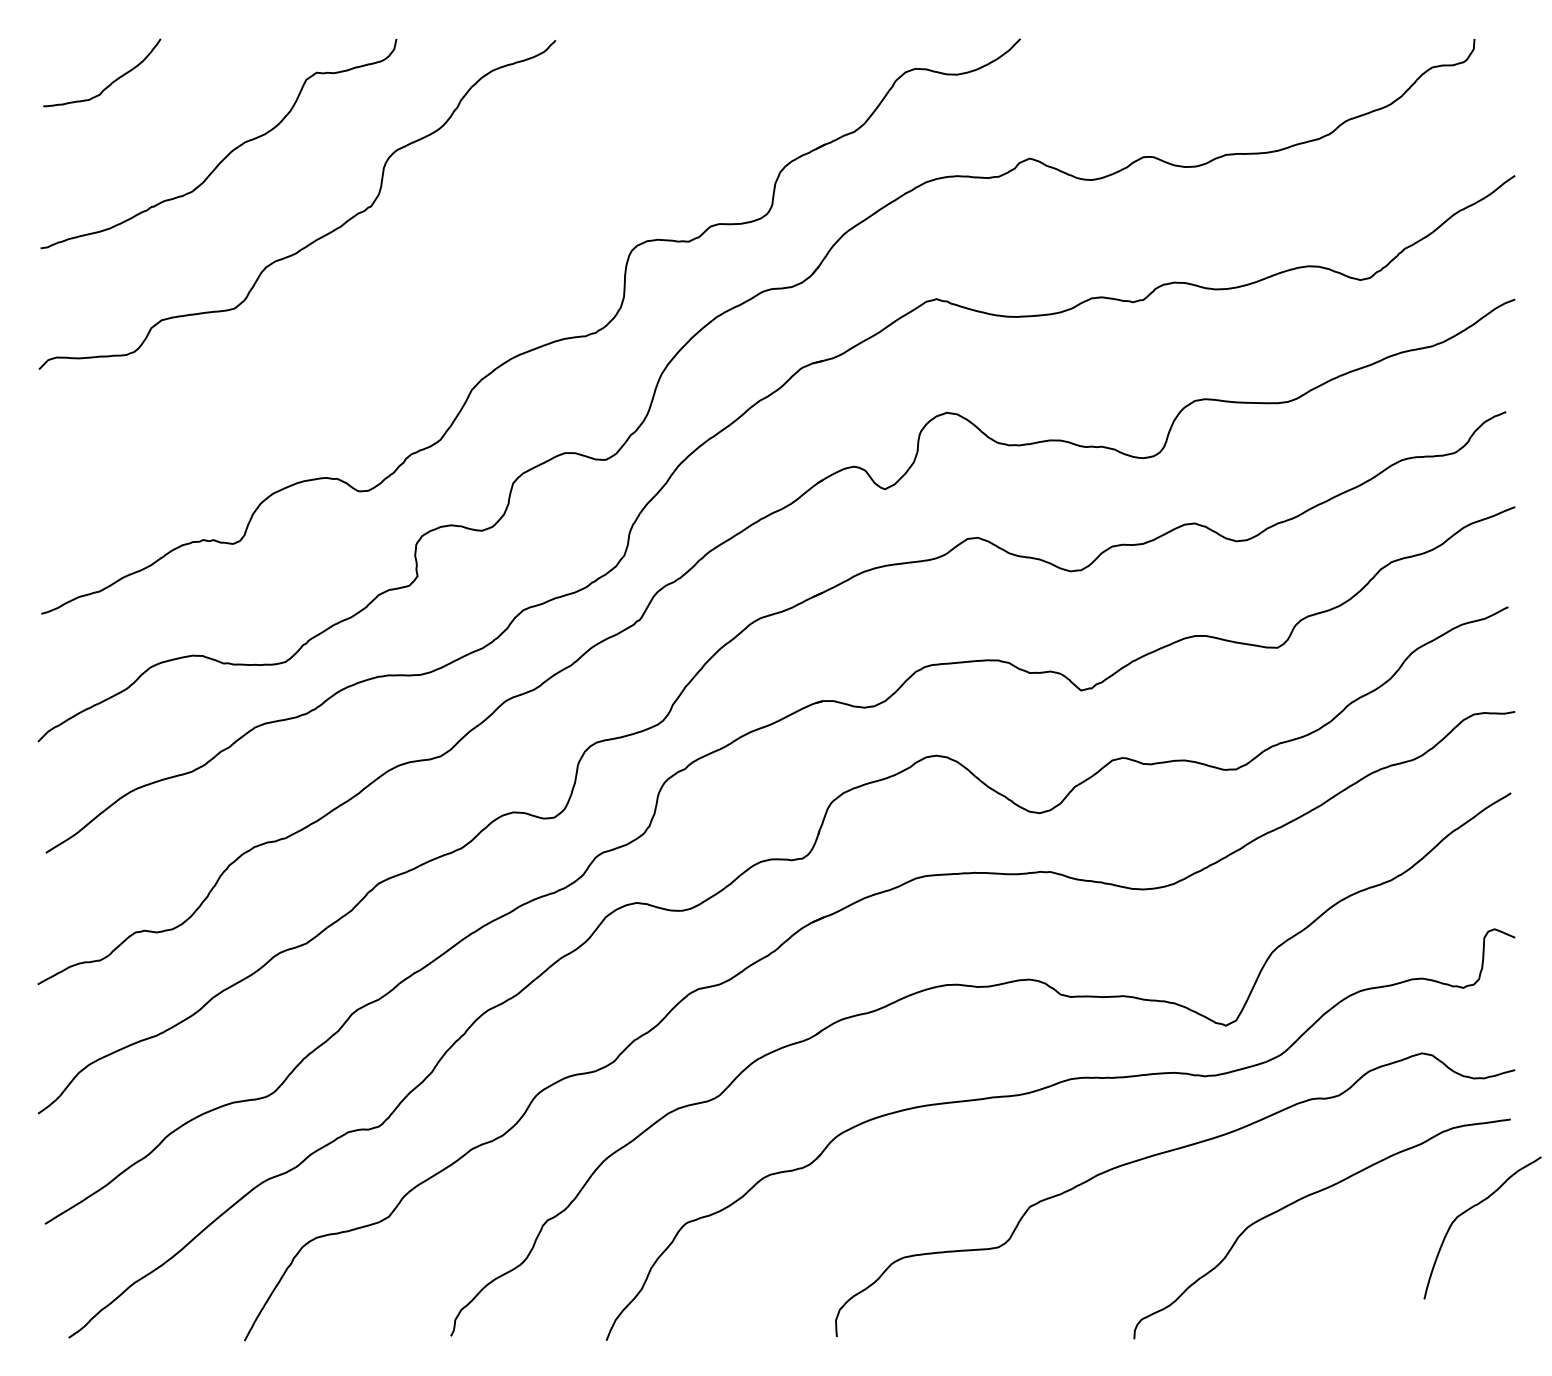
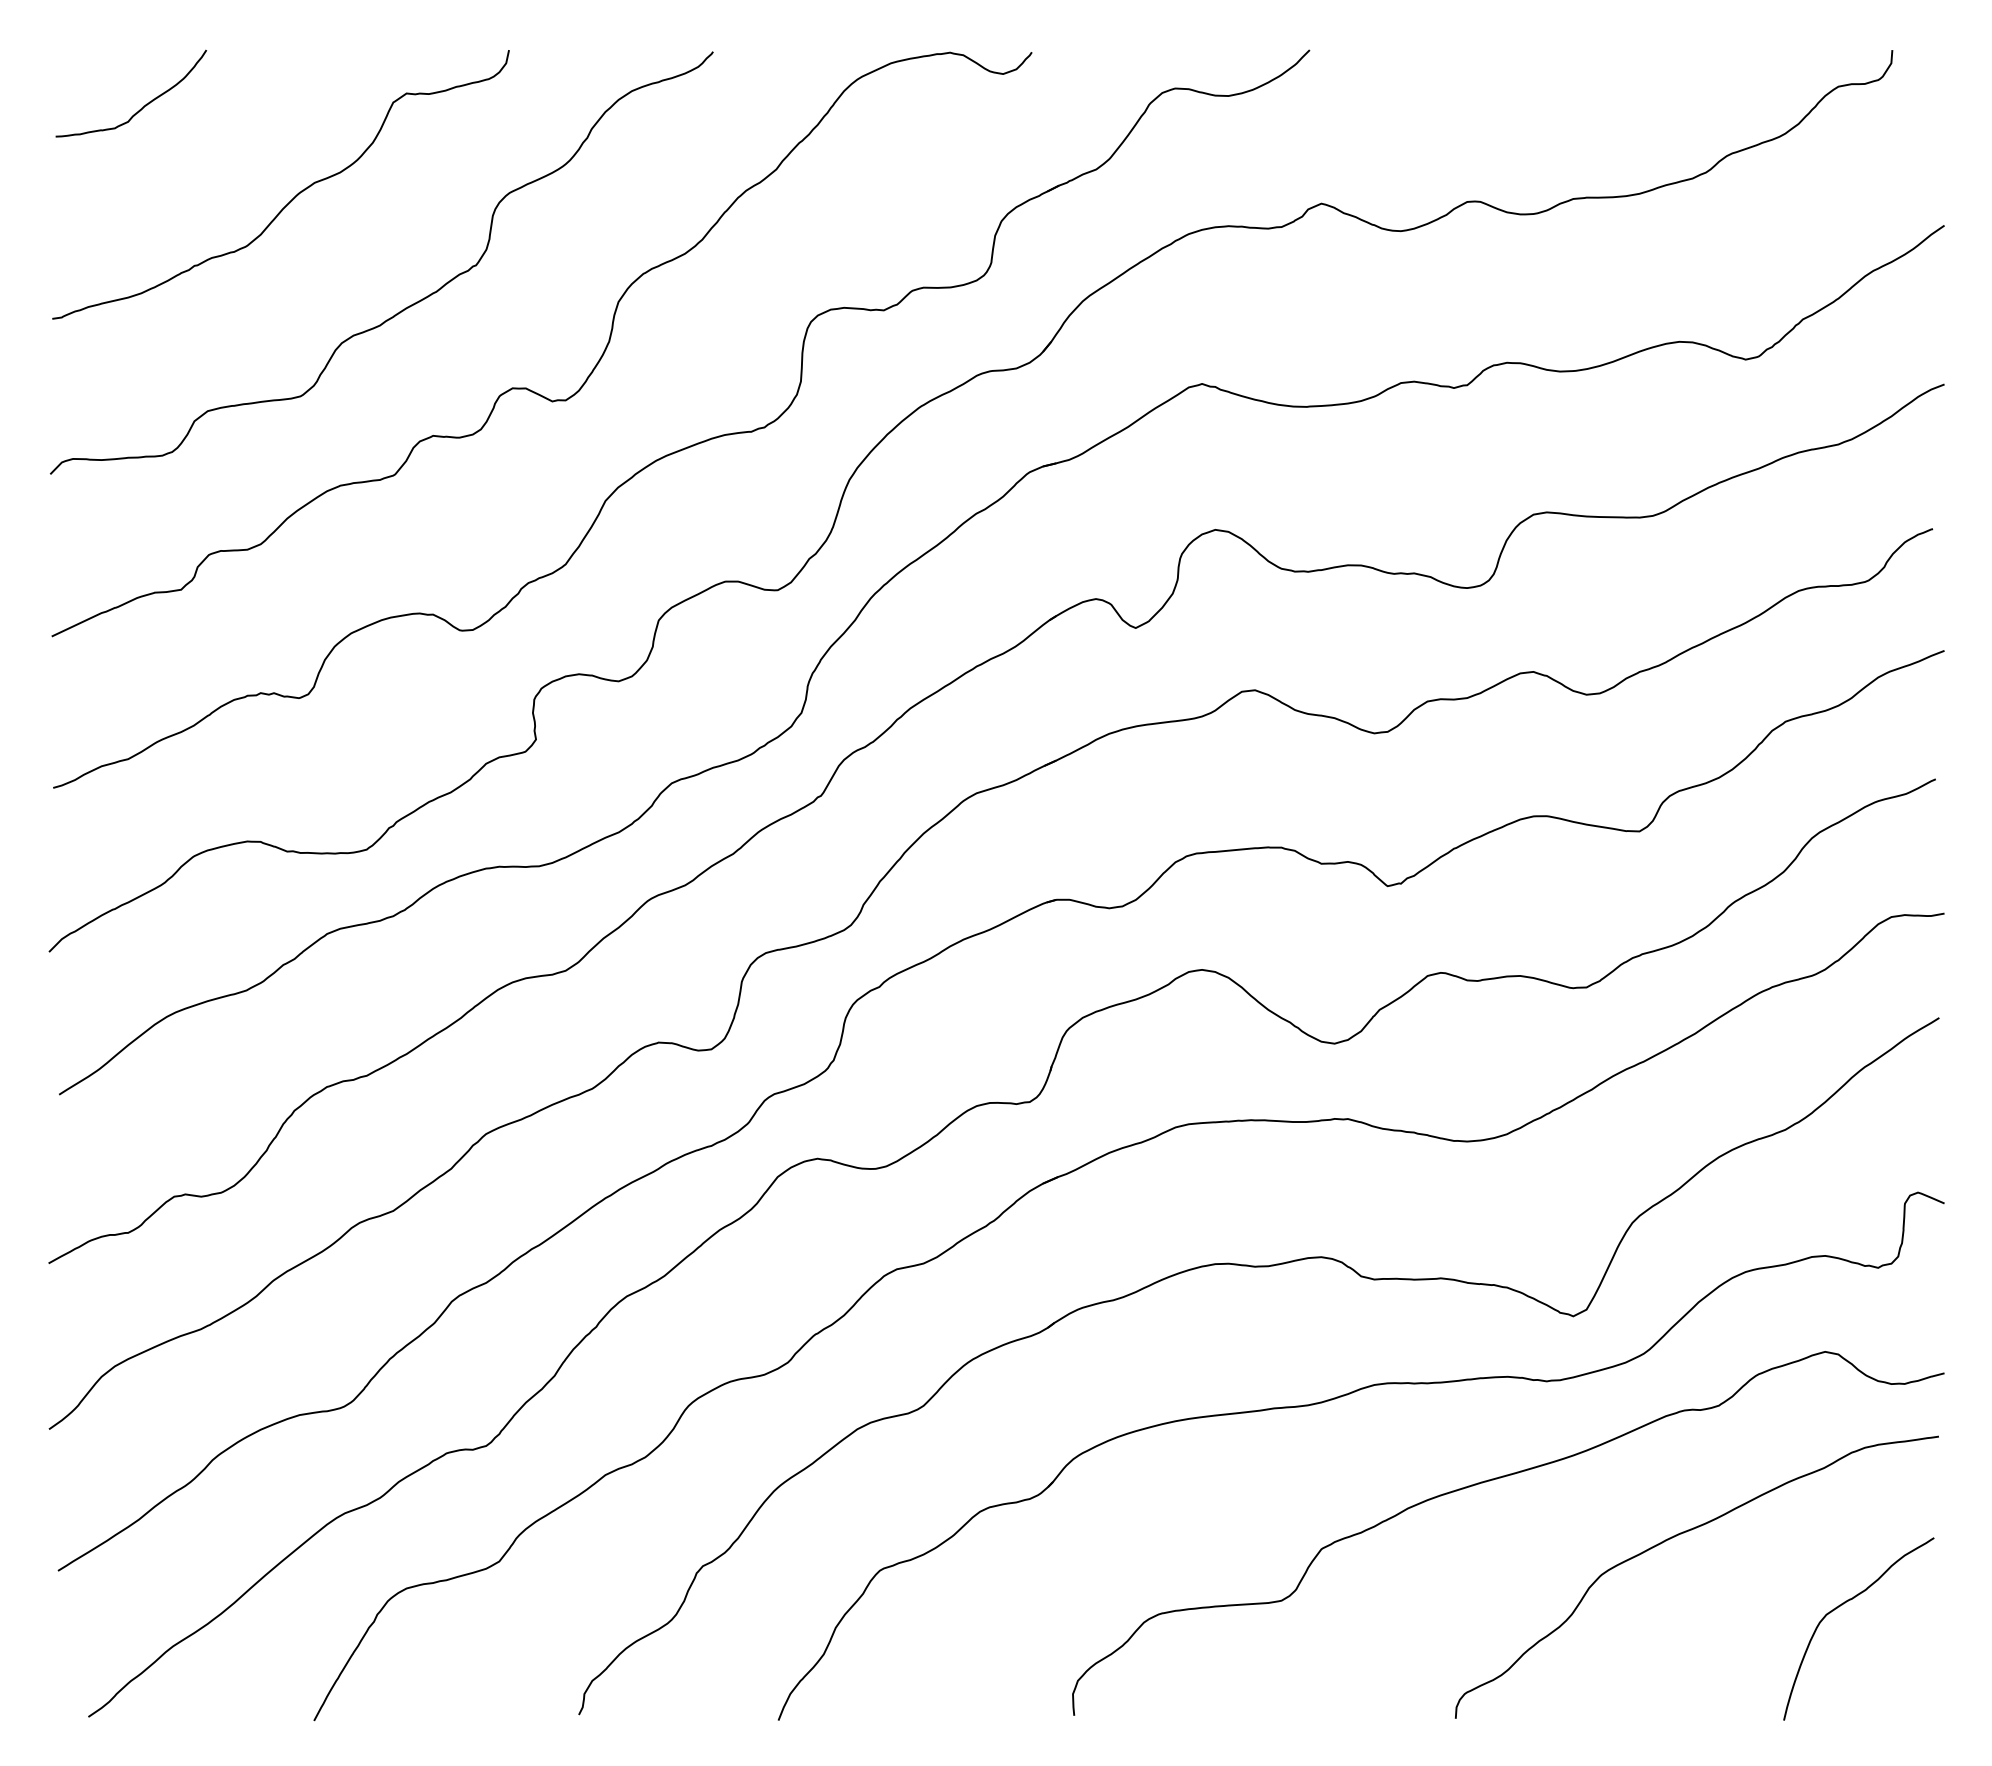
curve: (410, 301) -> (526, 387), added
curve: (1469, 1209) -> (1842, 1605), moved

